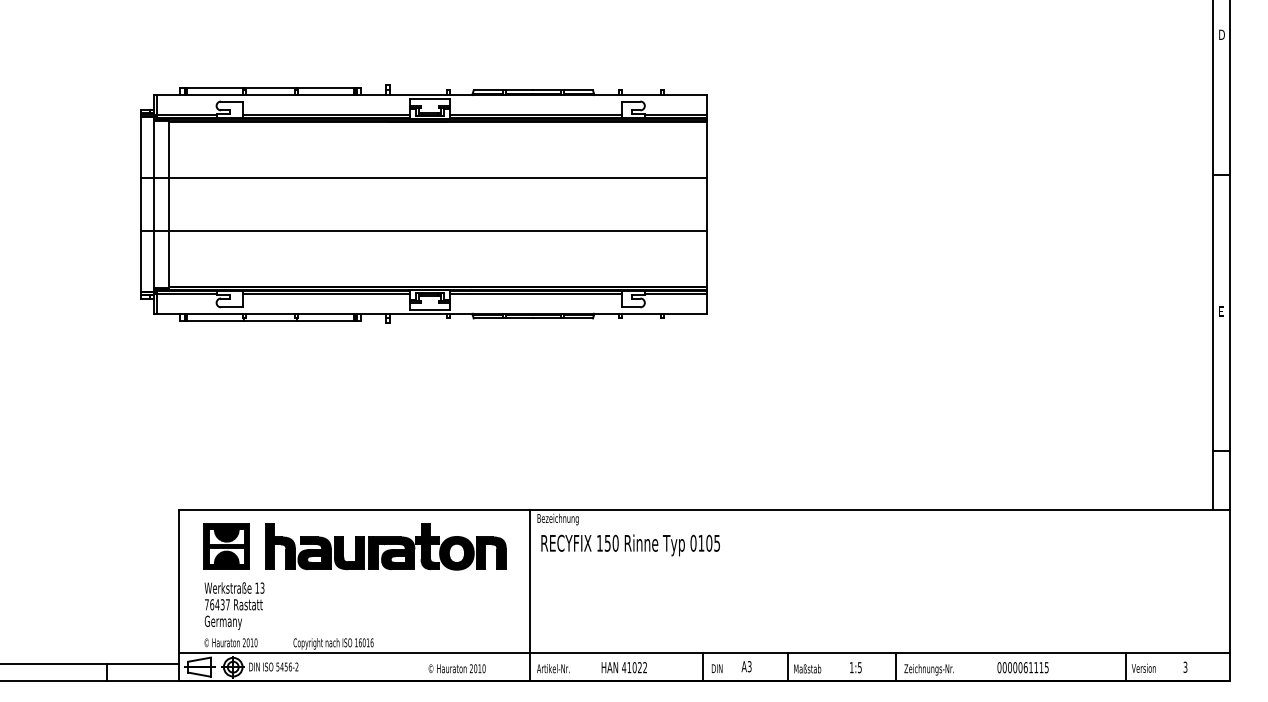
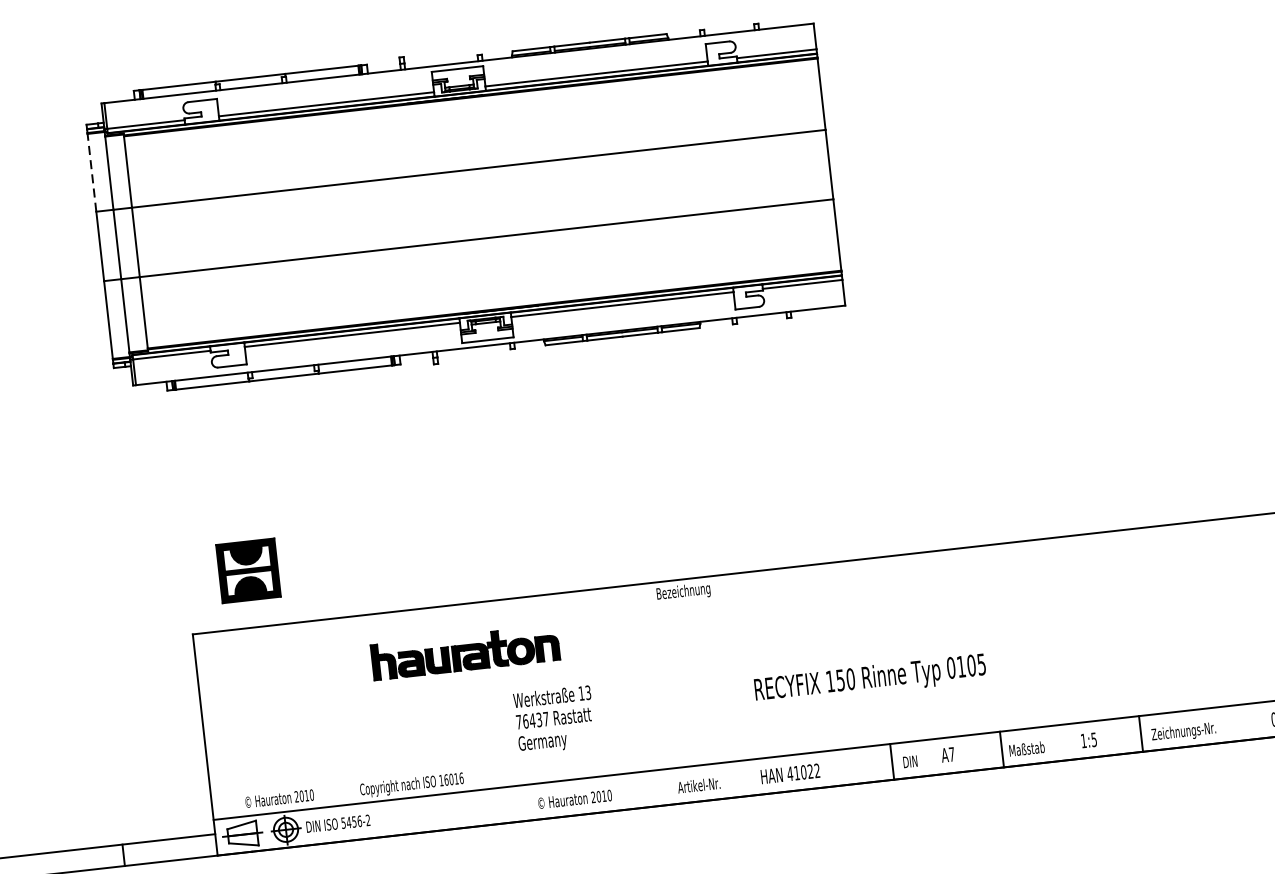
line: (141, 146) -> (92, 171), solid -> dashed
text: (630, 545) -> (870, 679), moved
part: (226, 546) -> (248, 570), moved
part: (385, 546) -> (464, 652), size x0.6
line: (529, 595) -> (657, 694), removed
text: (234, 605) -> (554, 719), moved
text: (749, 666) -> (951, 754), A3 -> A7

